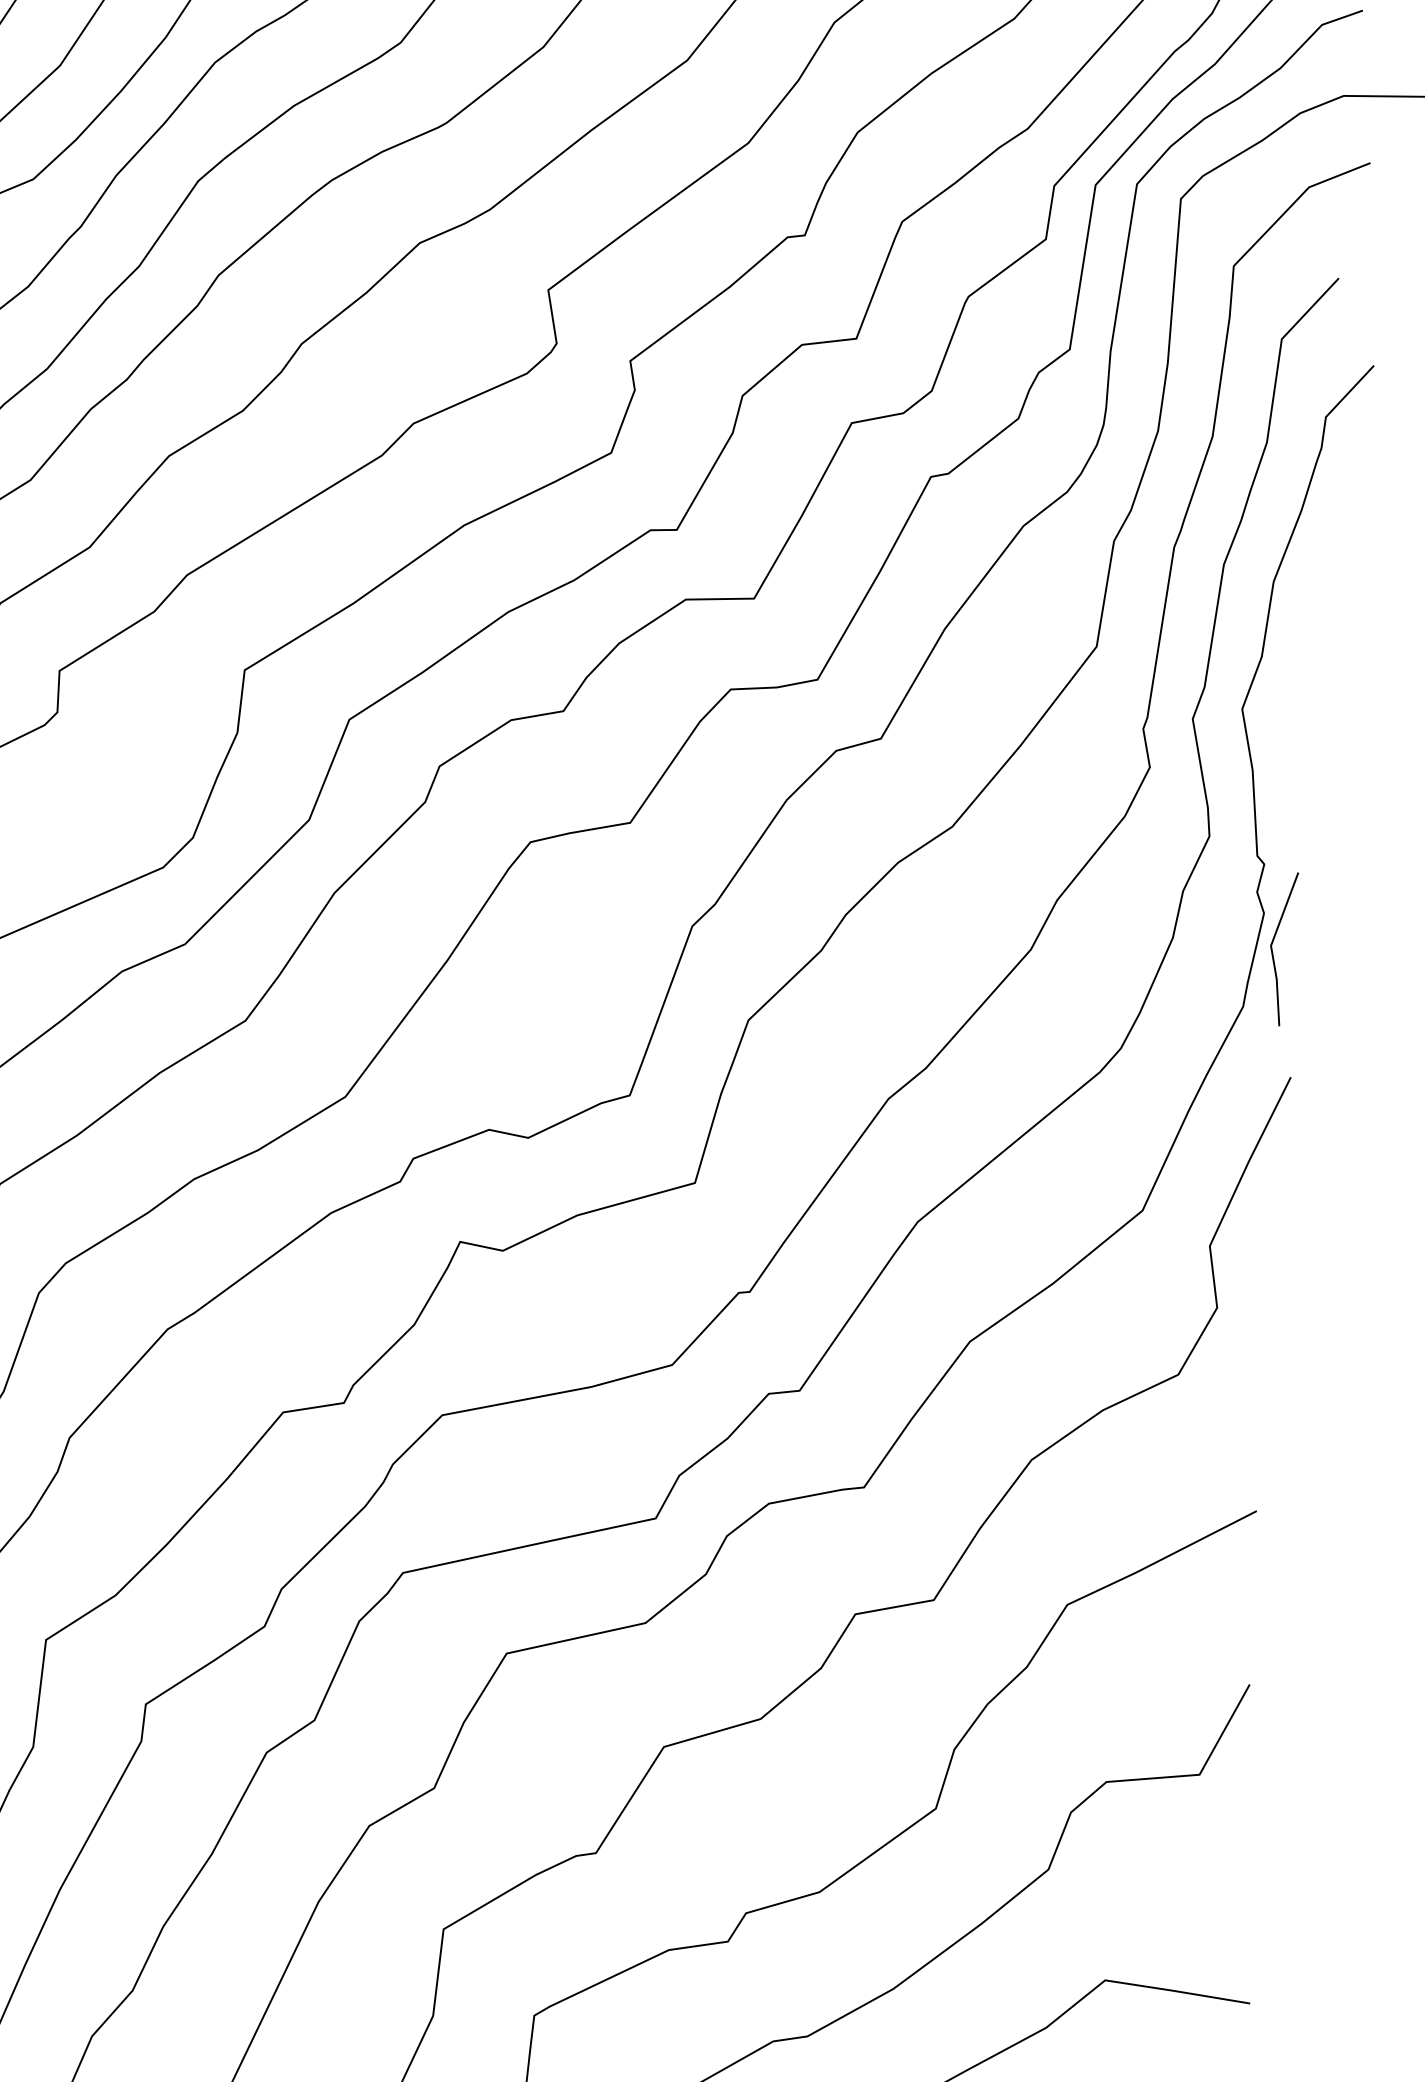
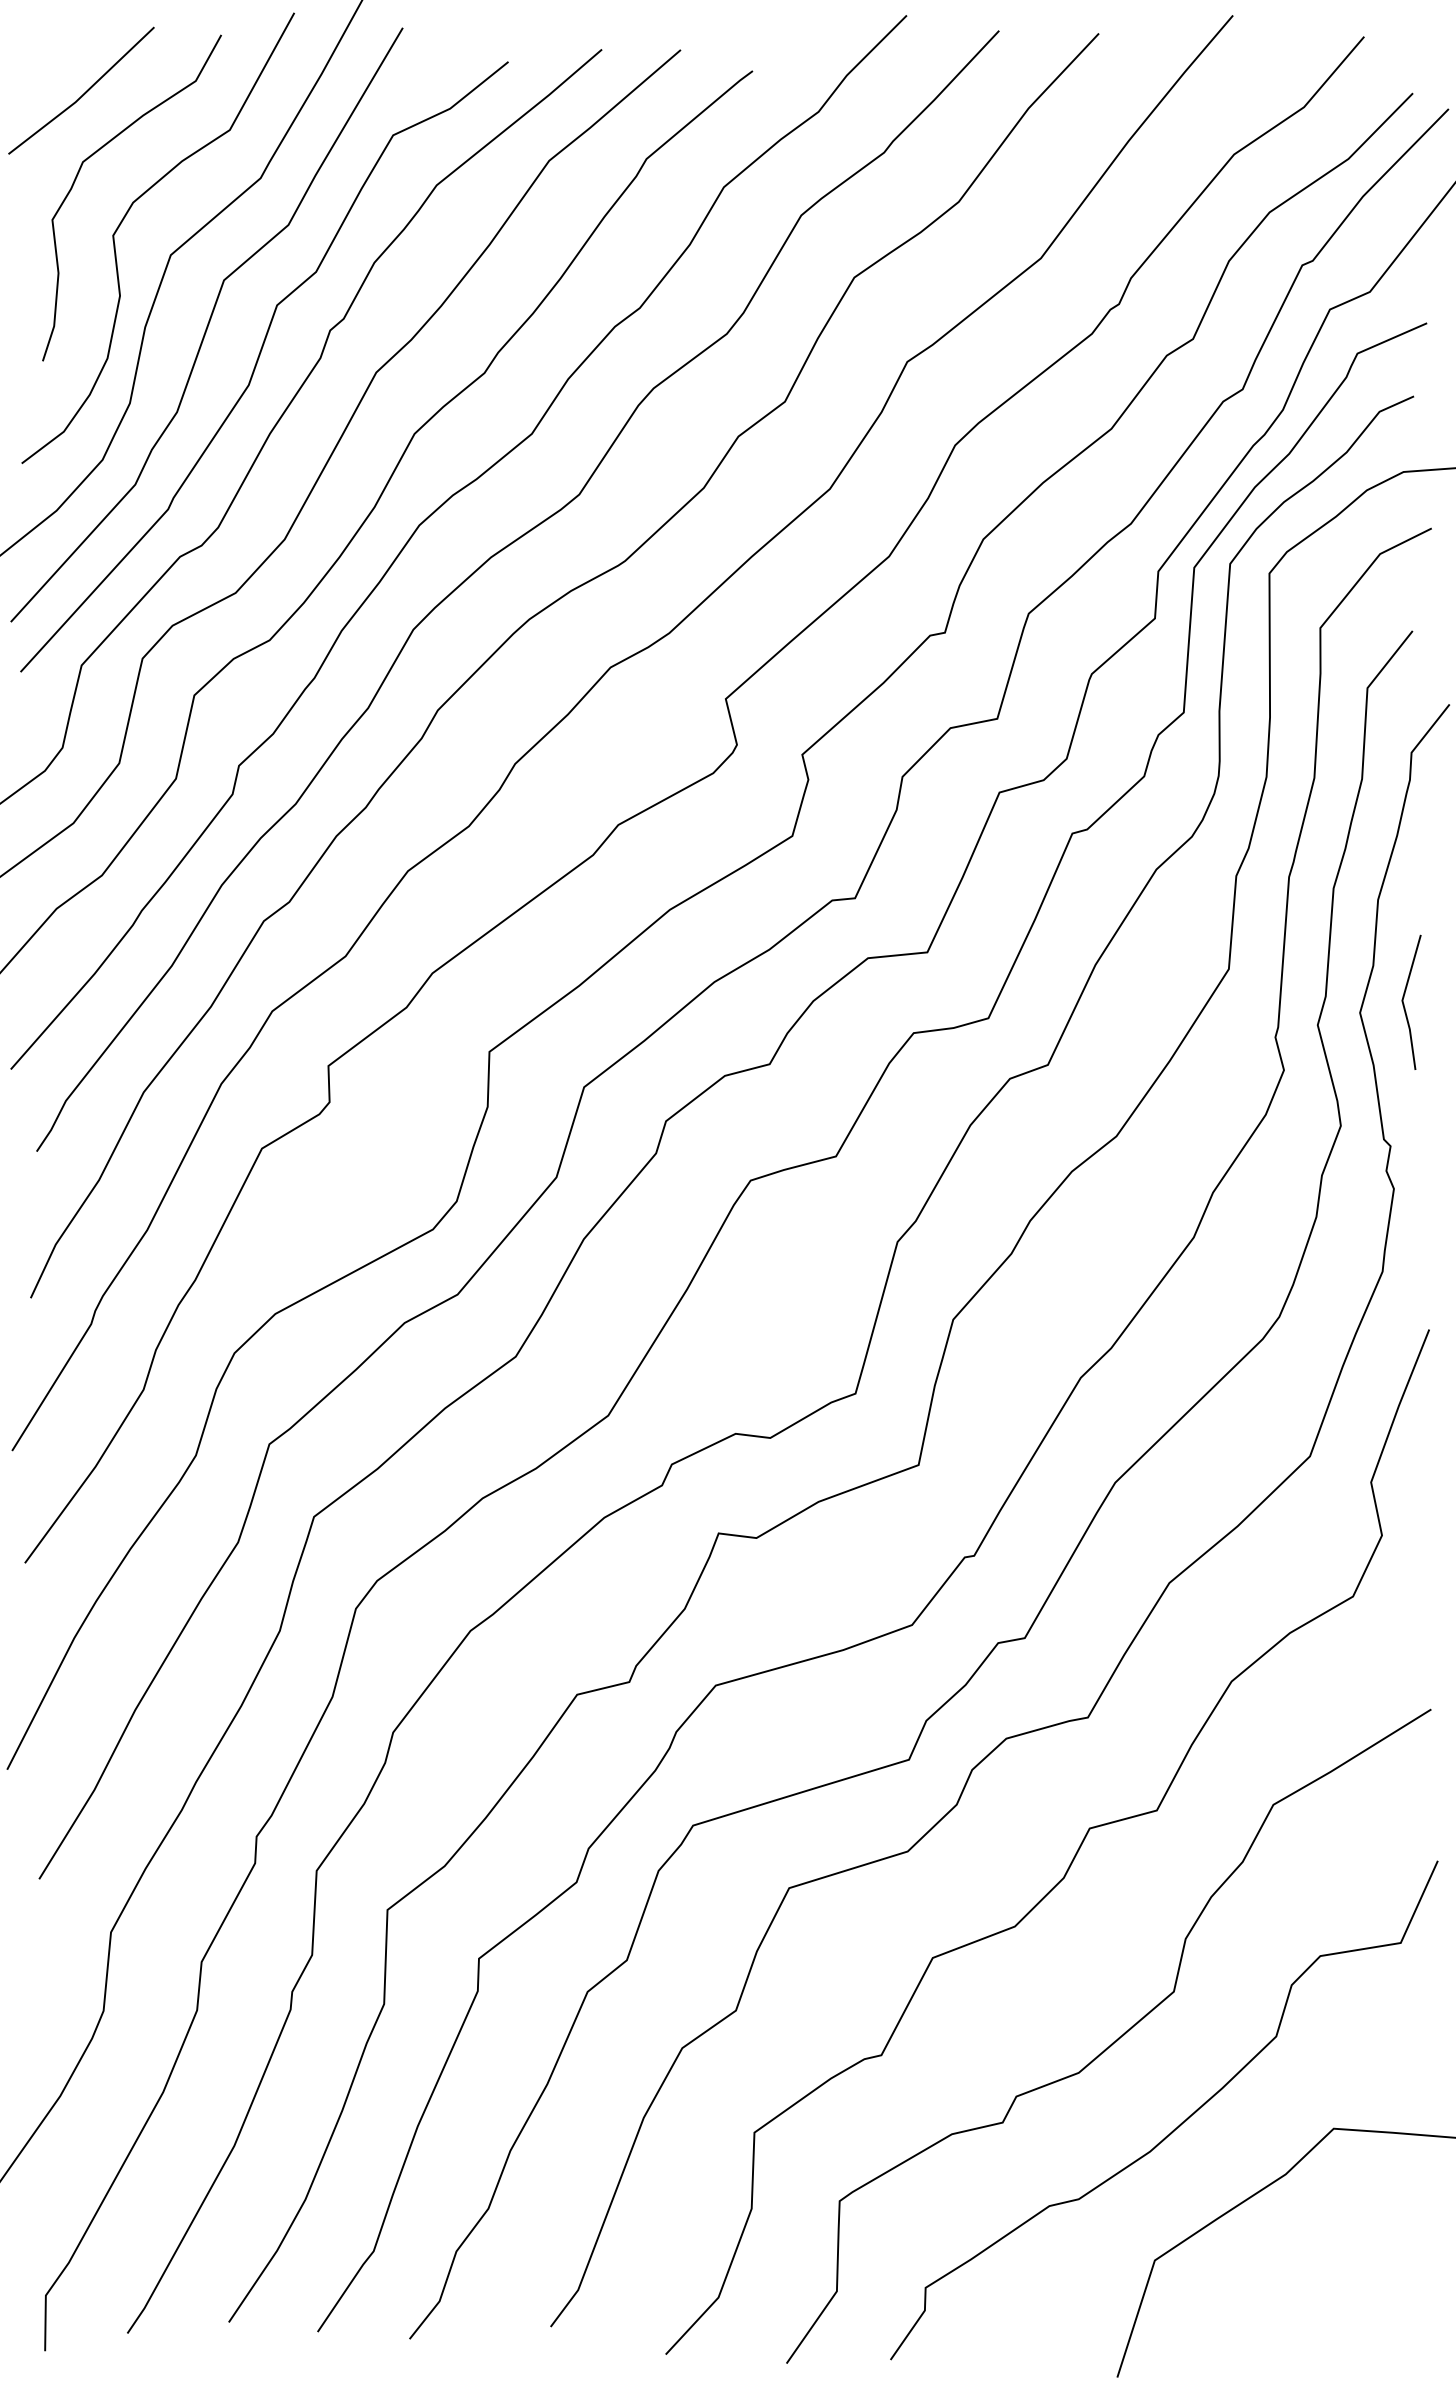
line: (1273, 949) -> (1404, 1003), moved

